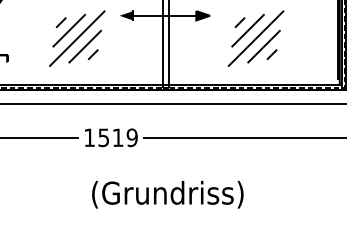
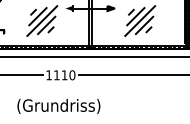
text: (117, 138) -> (64, 75), 1519 -> 1110
text: (167, 194) -> (58, 106), moved

